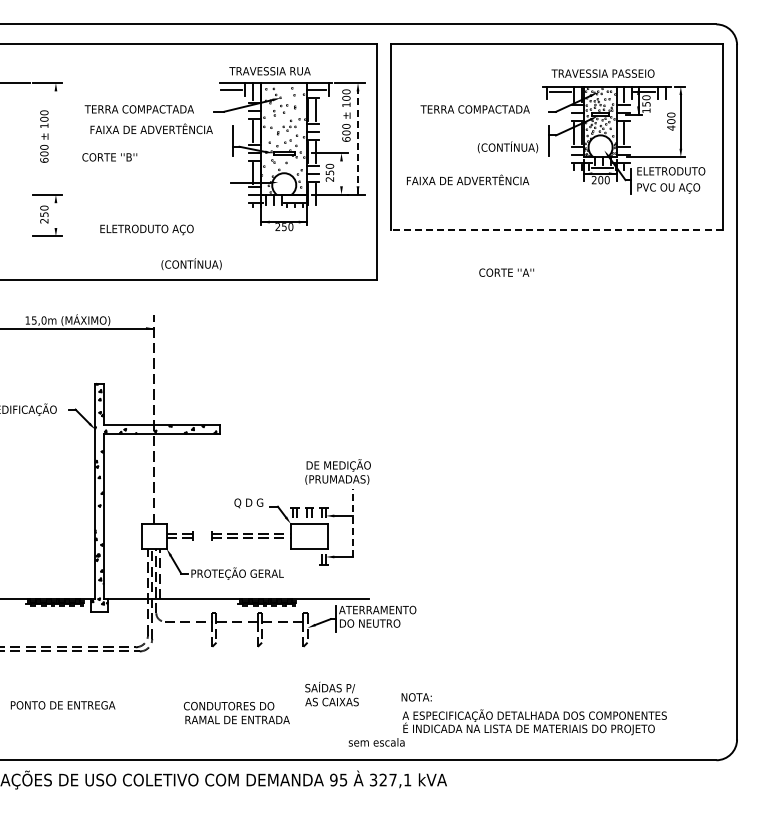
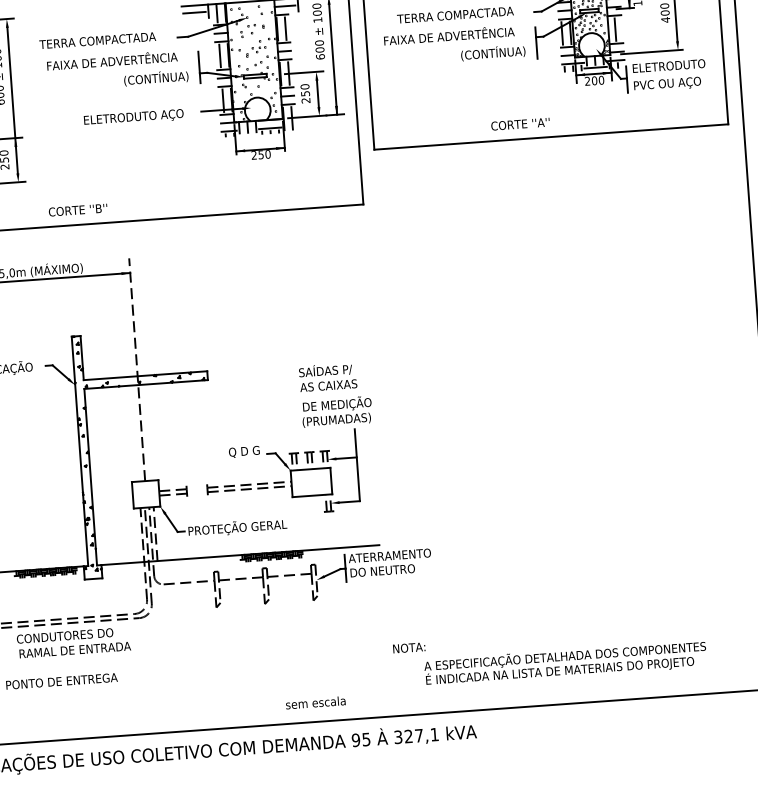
line: (358, 142) -> (333, 59), dashed -> solid
text: (109, 157) -> (77, 210), moved
line: (55, 159) -> (12, 100), added
line: (341, 173) -> (317, 93), added
text: (468, 179) -> (449, 34), moved
text: (146, 229) -> (133, 117), moved
line: (556, 229) -> (551, 136), dashed -> solid
text: (191, 264) -> (156, 78), moved
text: (506, 272) -> (520, 124), moved
line: (353, 523) -> (357, 465), dashed -> solid
text: (331, 693) -> (327, 376), moved
text: (416, 697) -> (409, 648), moved
text: (236, 713) -> (73, 643), moved
text: (376, 742) -> (315, 702), moved

